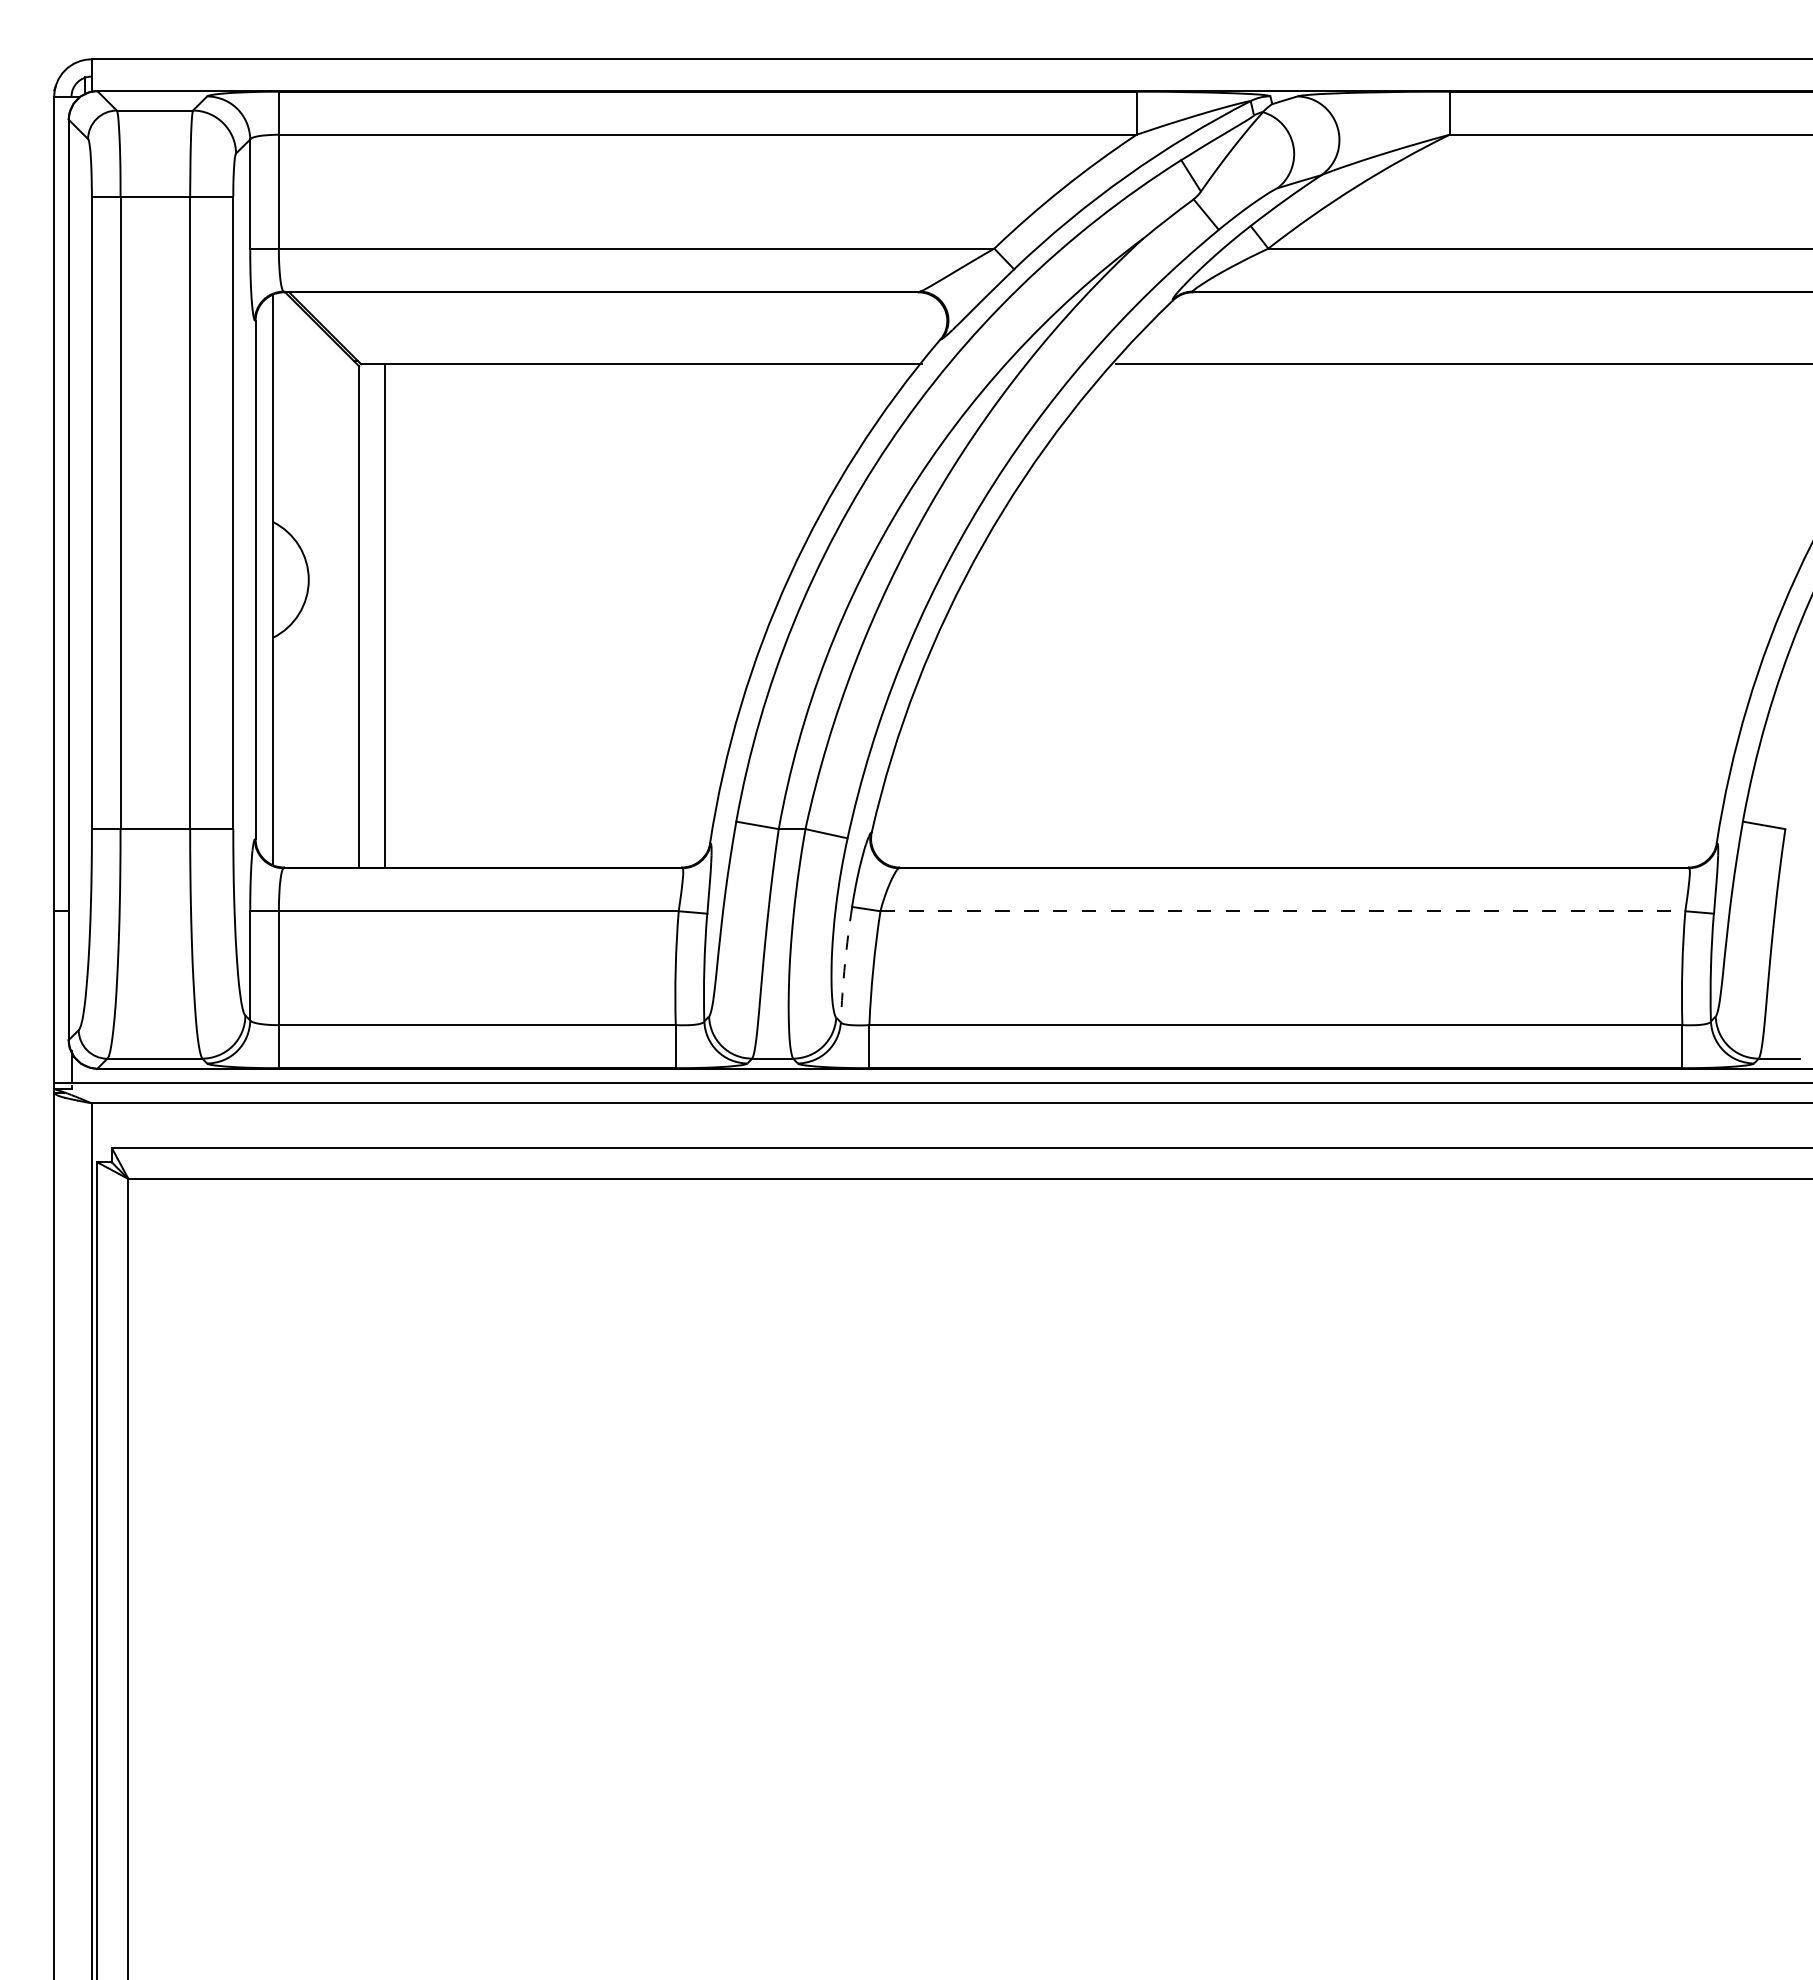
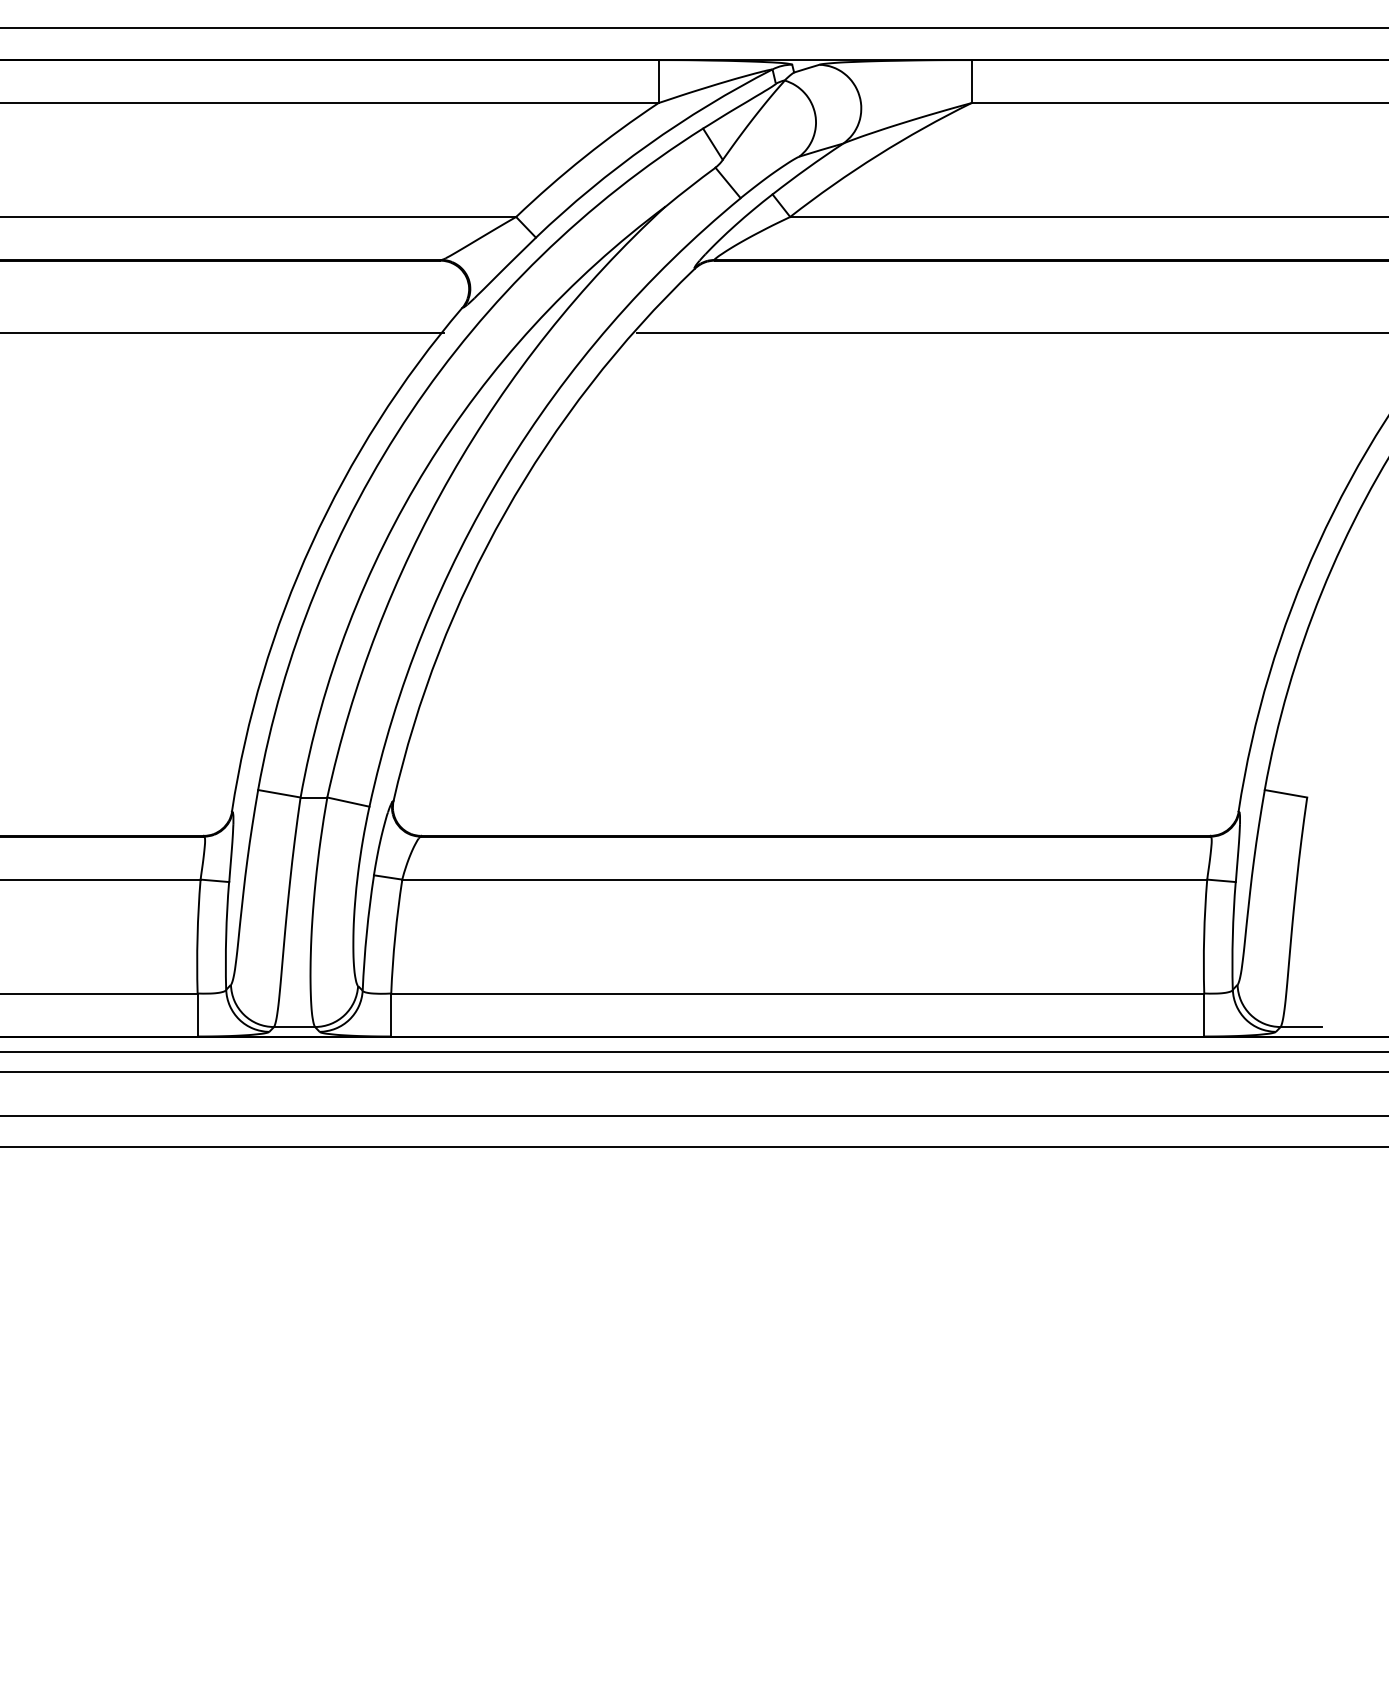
line: (1282, 911) -> (804, 879), dashed -> solid
arc: (844, 964) -> (366, 932), dashed -> solid

